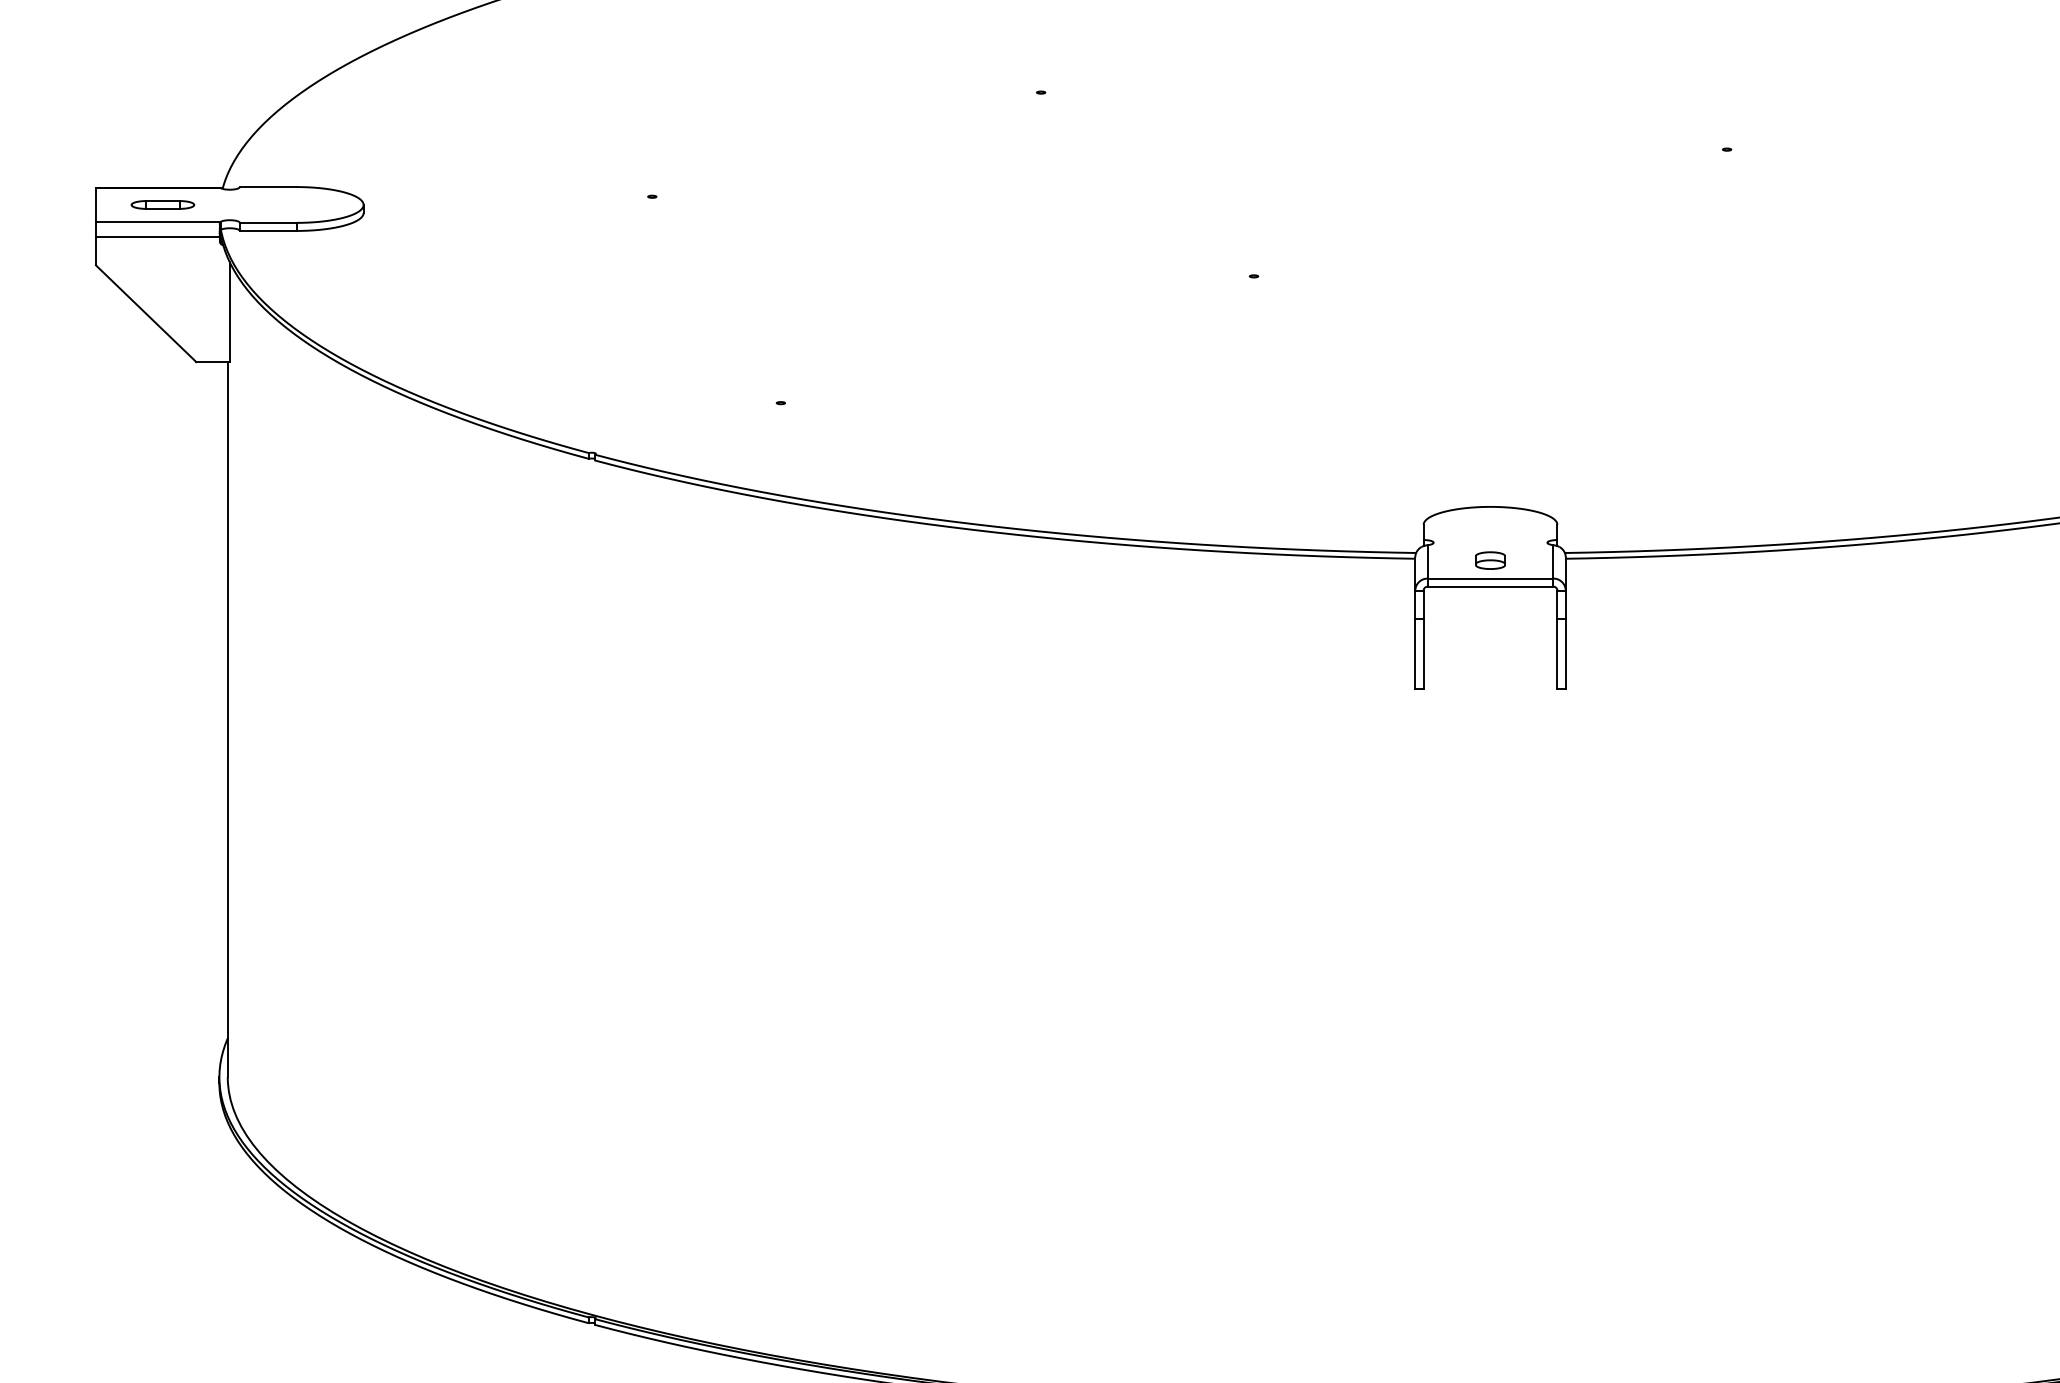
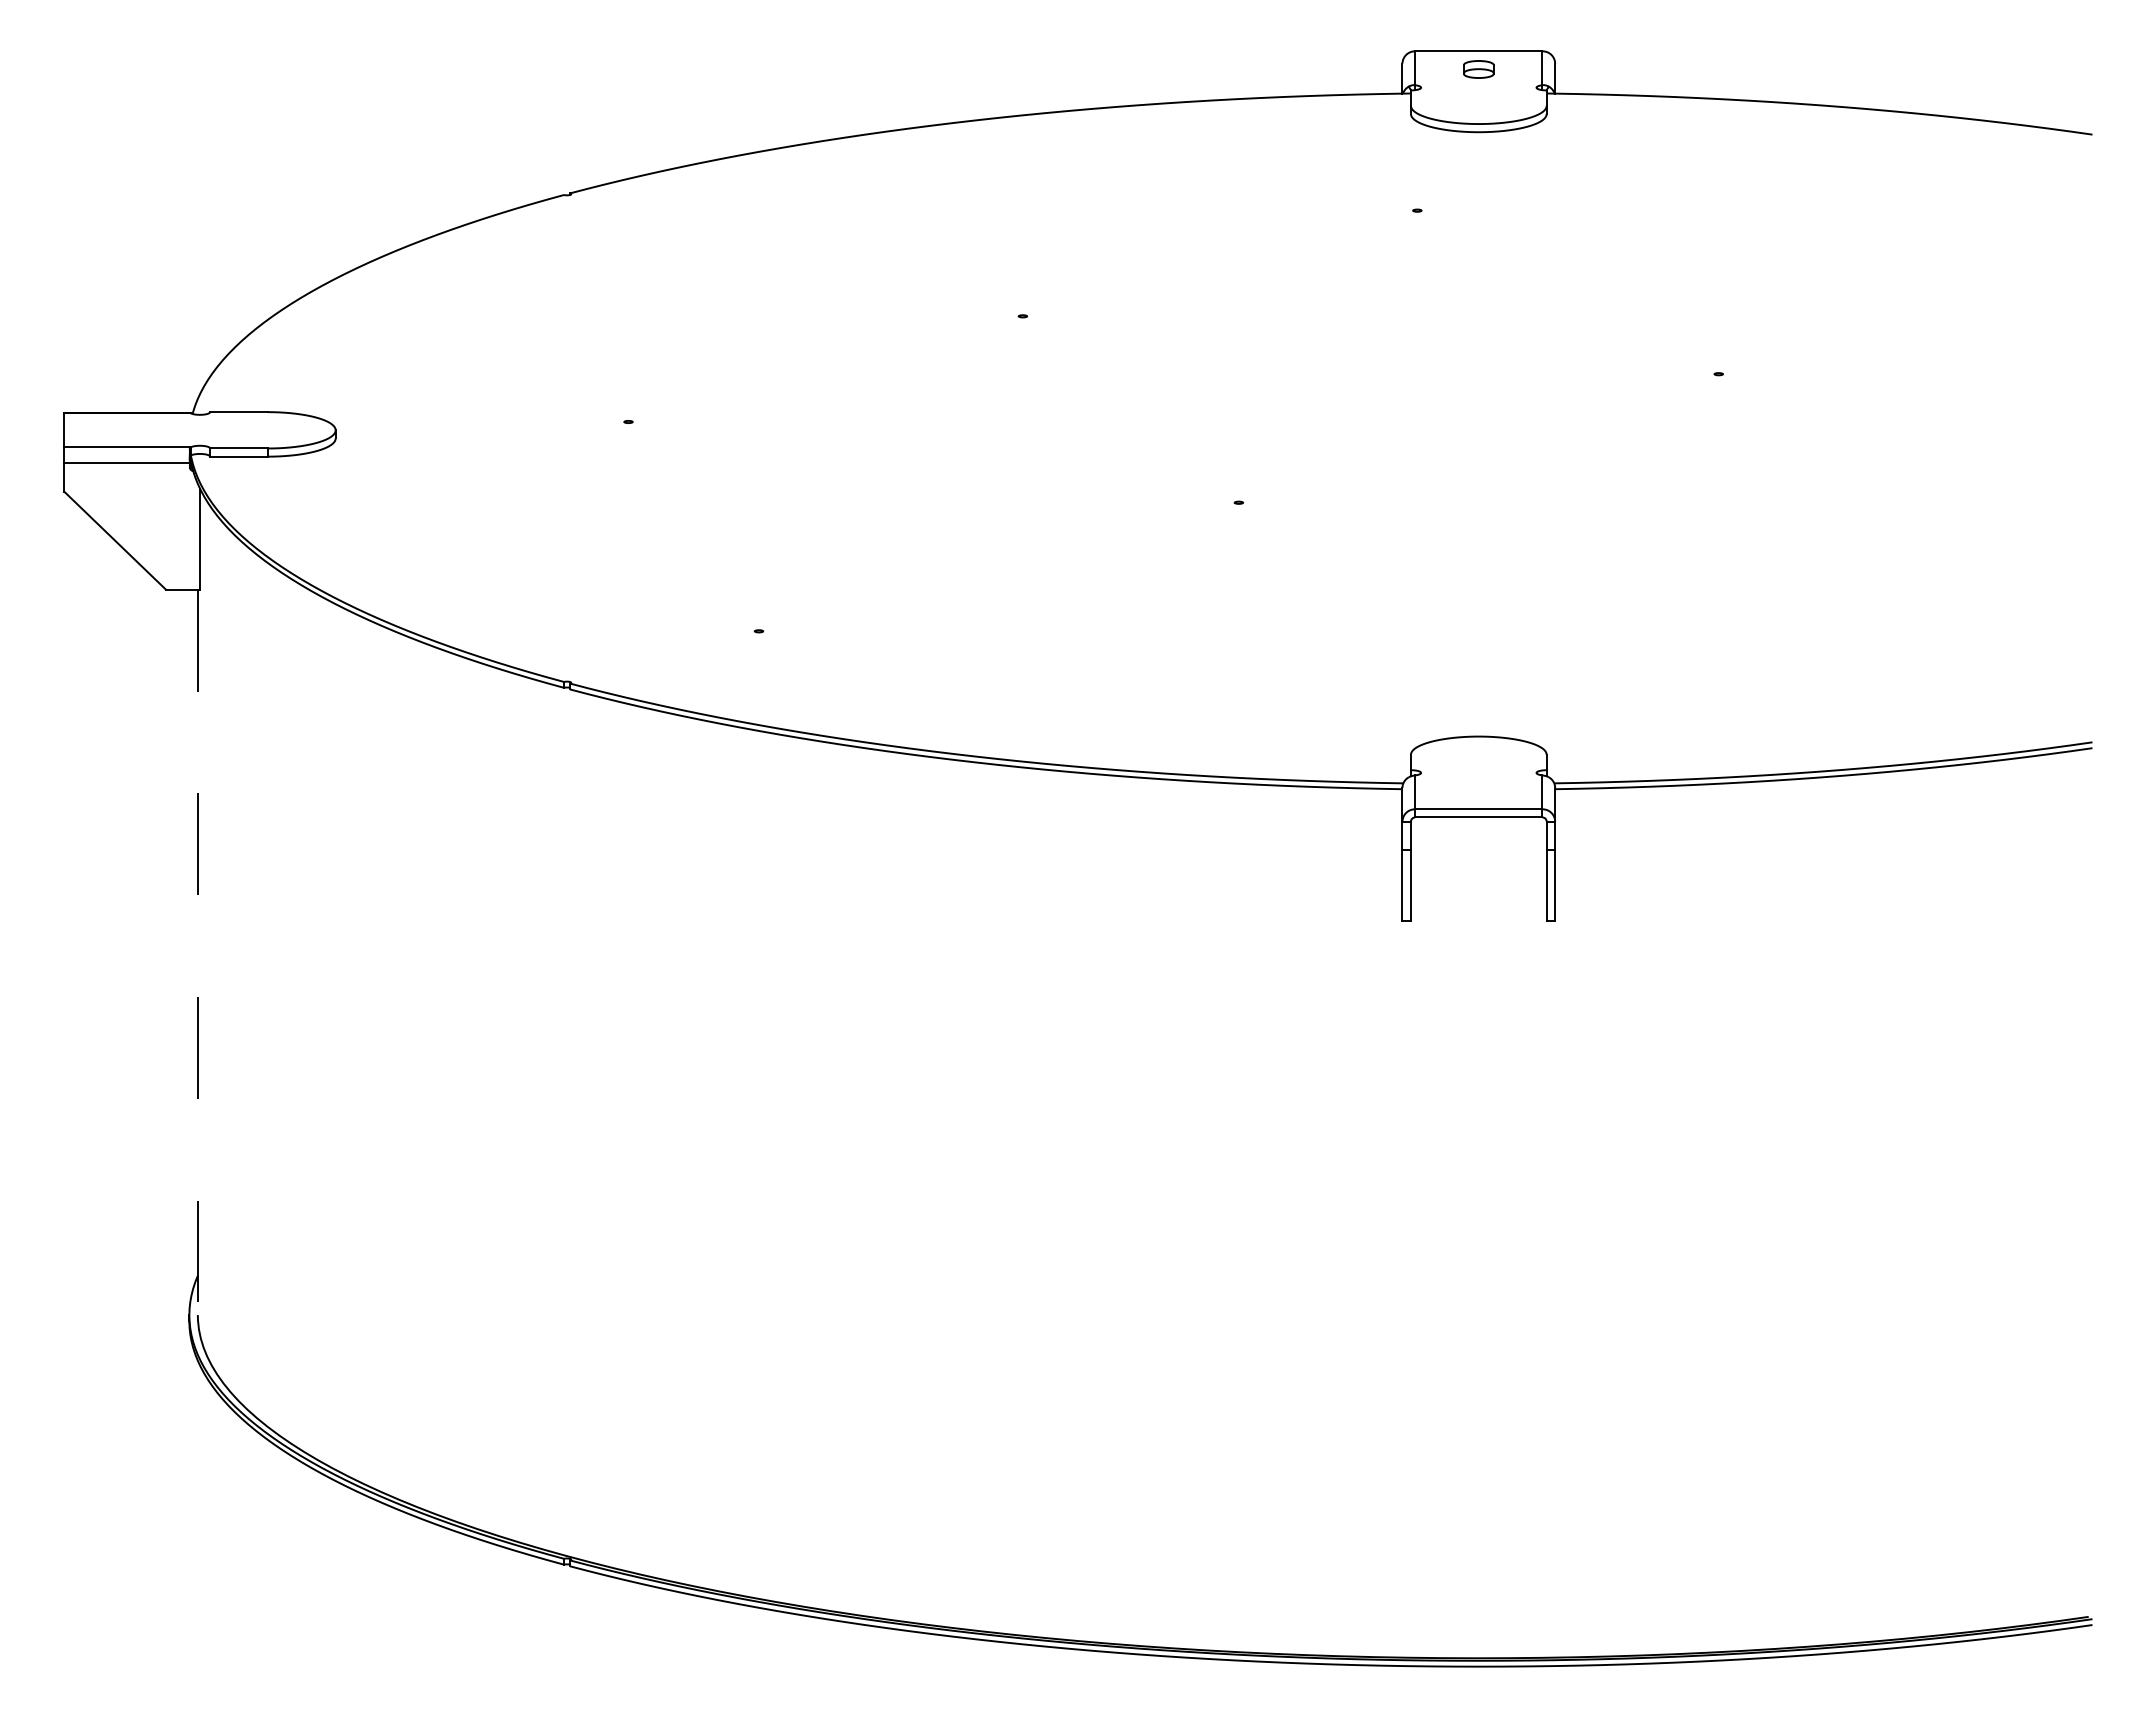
part: (162, 205) -> (131, 430), removed
part: (1490, 560) -> (1478, 790), removed
line: (227, 719) -> (197, 952), solid -> dashed

